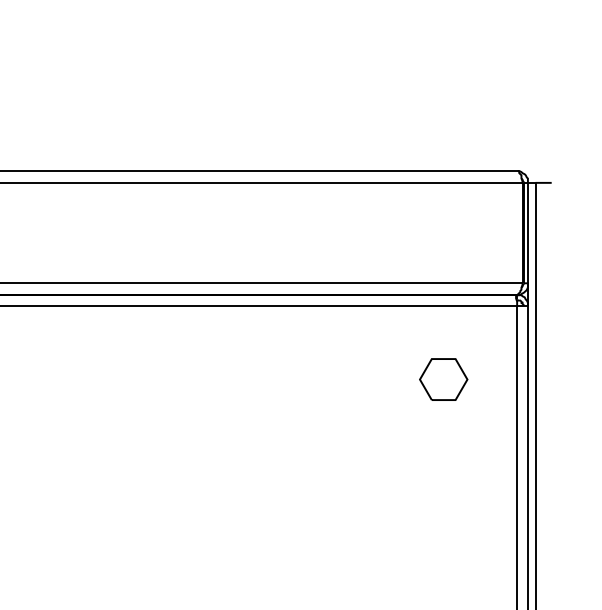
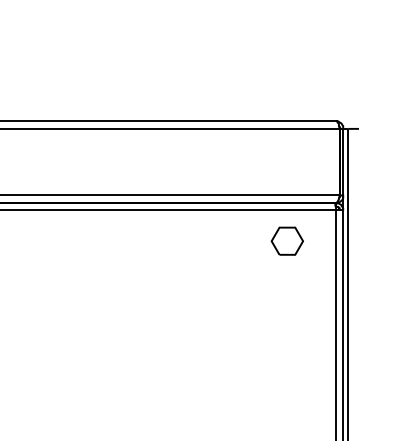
part: (442, 378) -> (286, 240), moved

